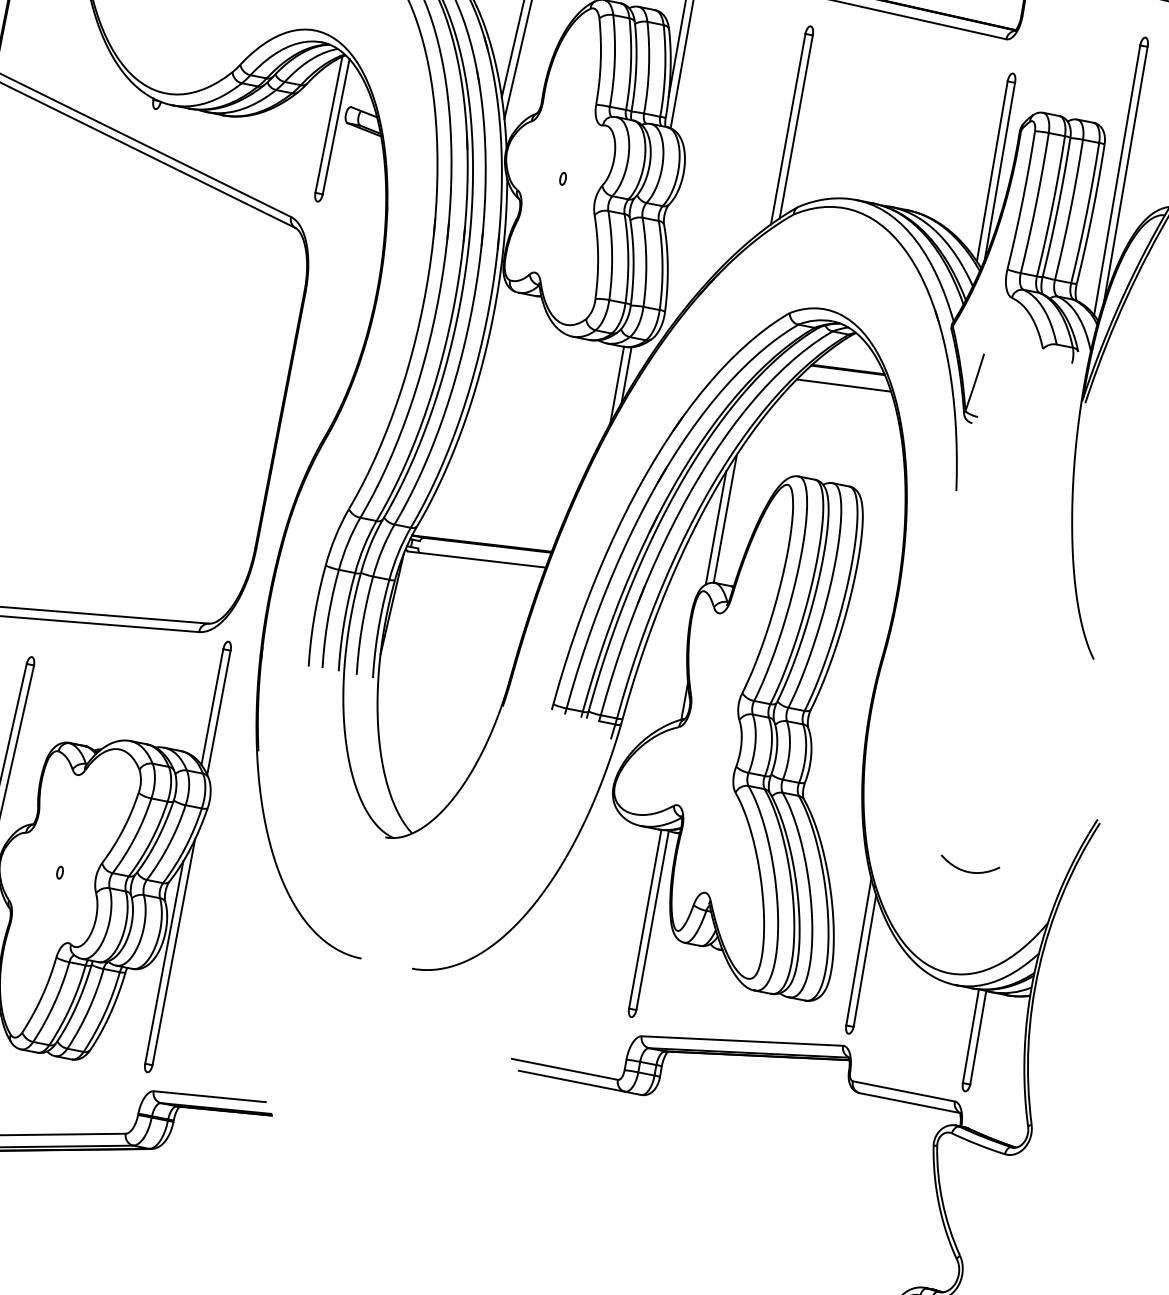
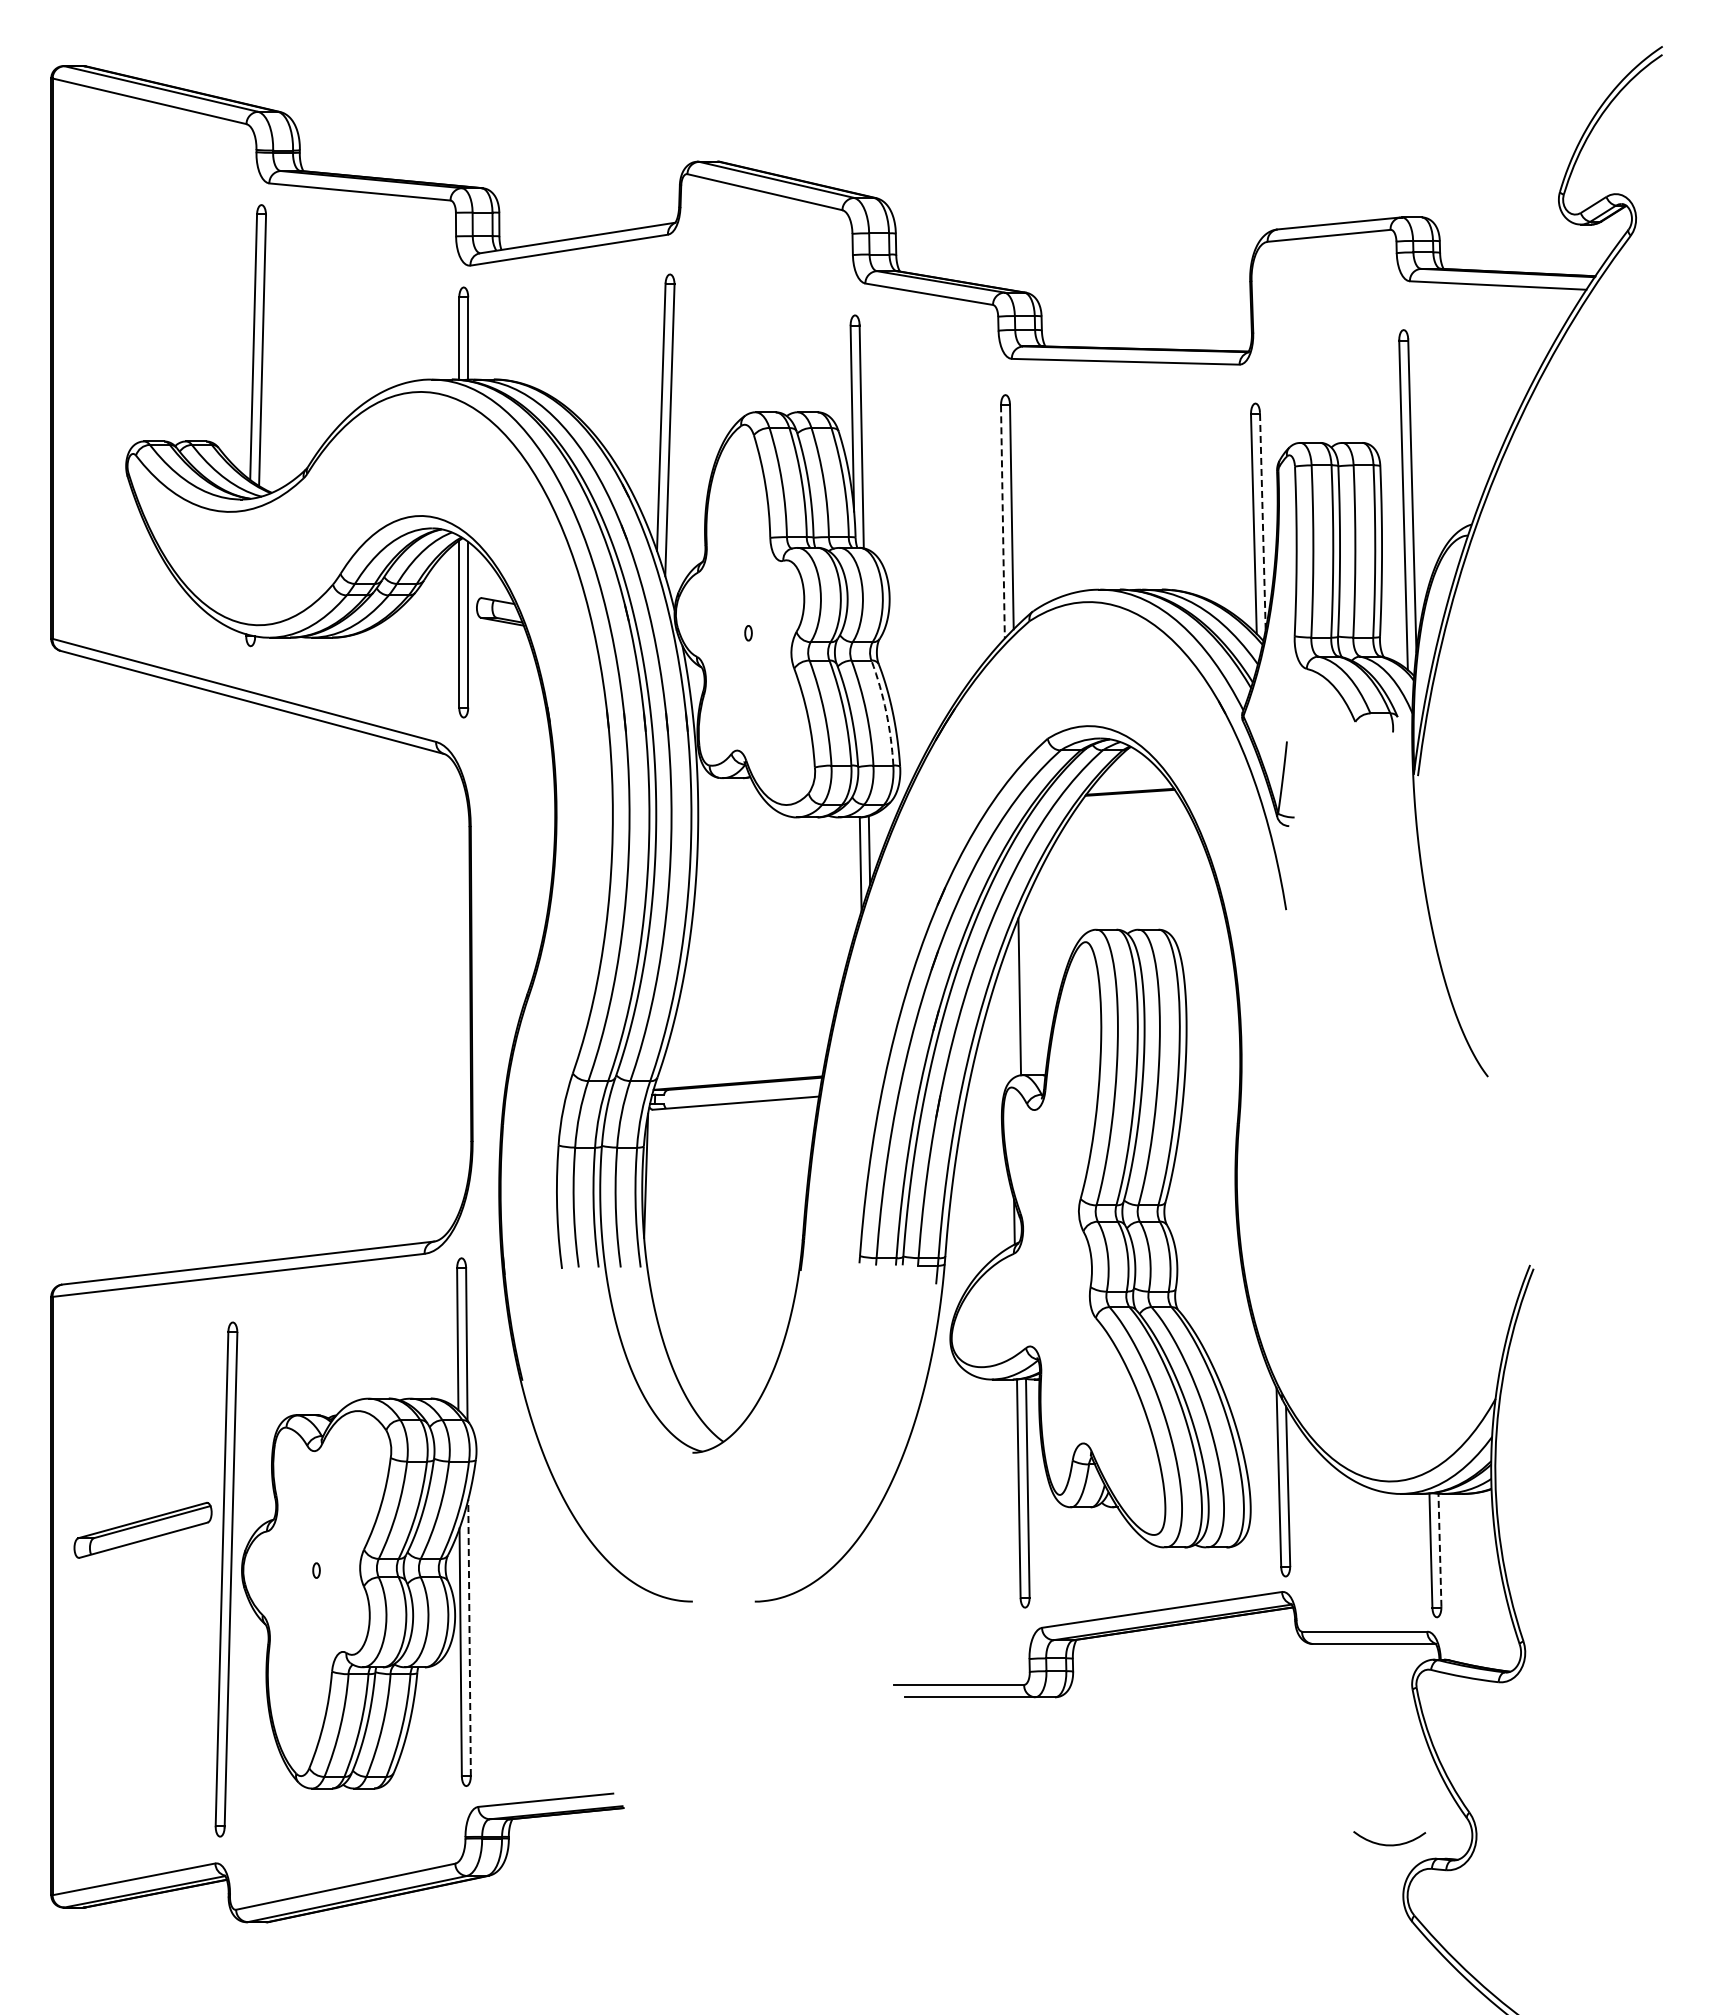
line: (787, 128) -> (1002, 521), solid -> dashed
line: (999, 170) -> (1262, 521), solid -> dashed
arc: (662, 265) -> (886, 712), solid -> dashed
line: (843, 385) -> (1128, 811), removed
line: (715, 527) -> (1010, 1009), removed
curve: (968, 871) -> (1389, 1844), moved
line: (173, 951) -> (469, 1637), solid -> dashed
line: (977, 1037) -> (1439, 1550), solid -> dashed

